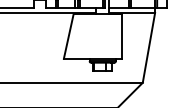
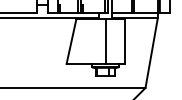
line: (103, 36) -> (106, 41), added

